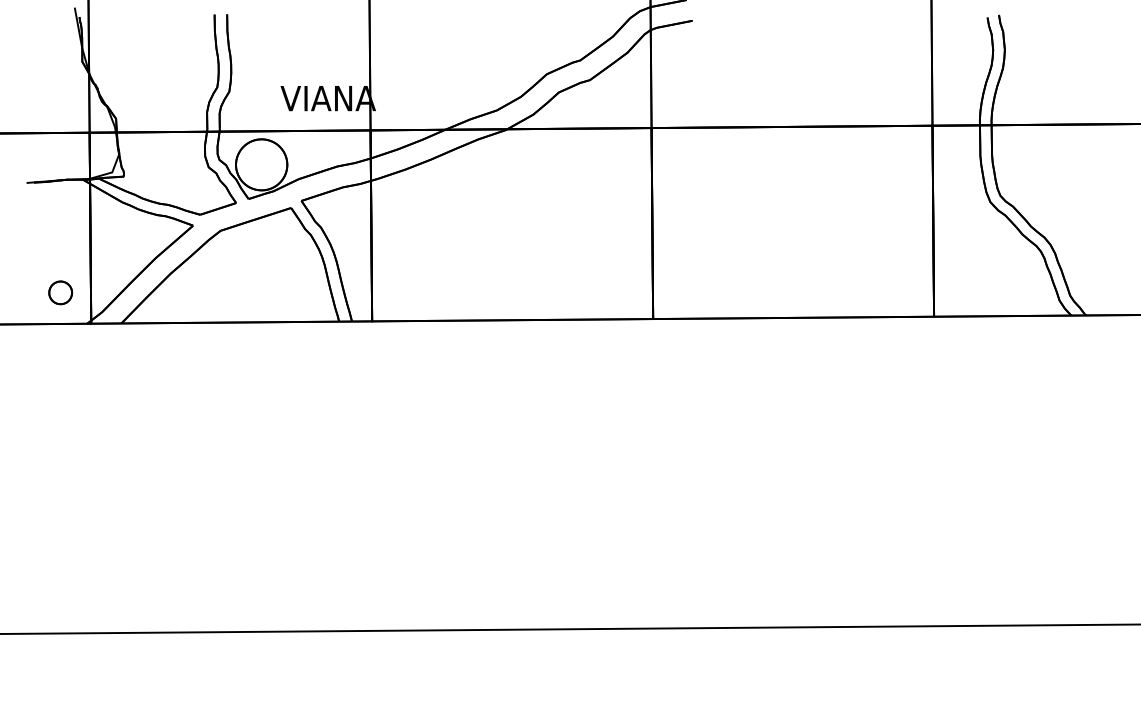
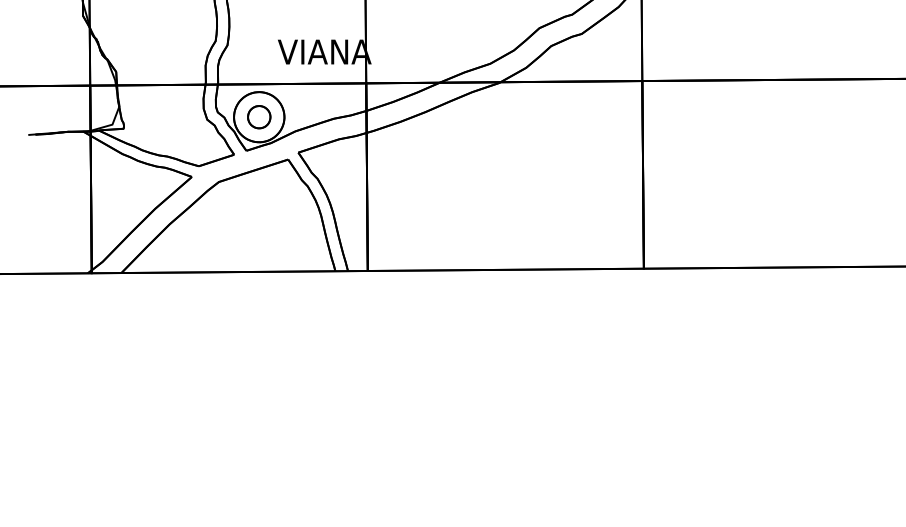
part: (60, 292) -> (259, 116), moved

